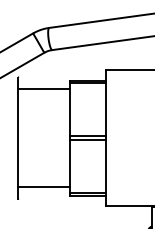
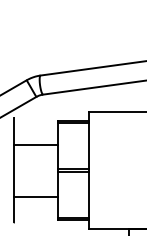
line: (44, 89) -> (36, 145), moved
line: (44, 187) -> (36, 196), moved

